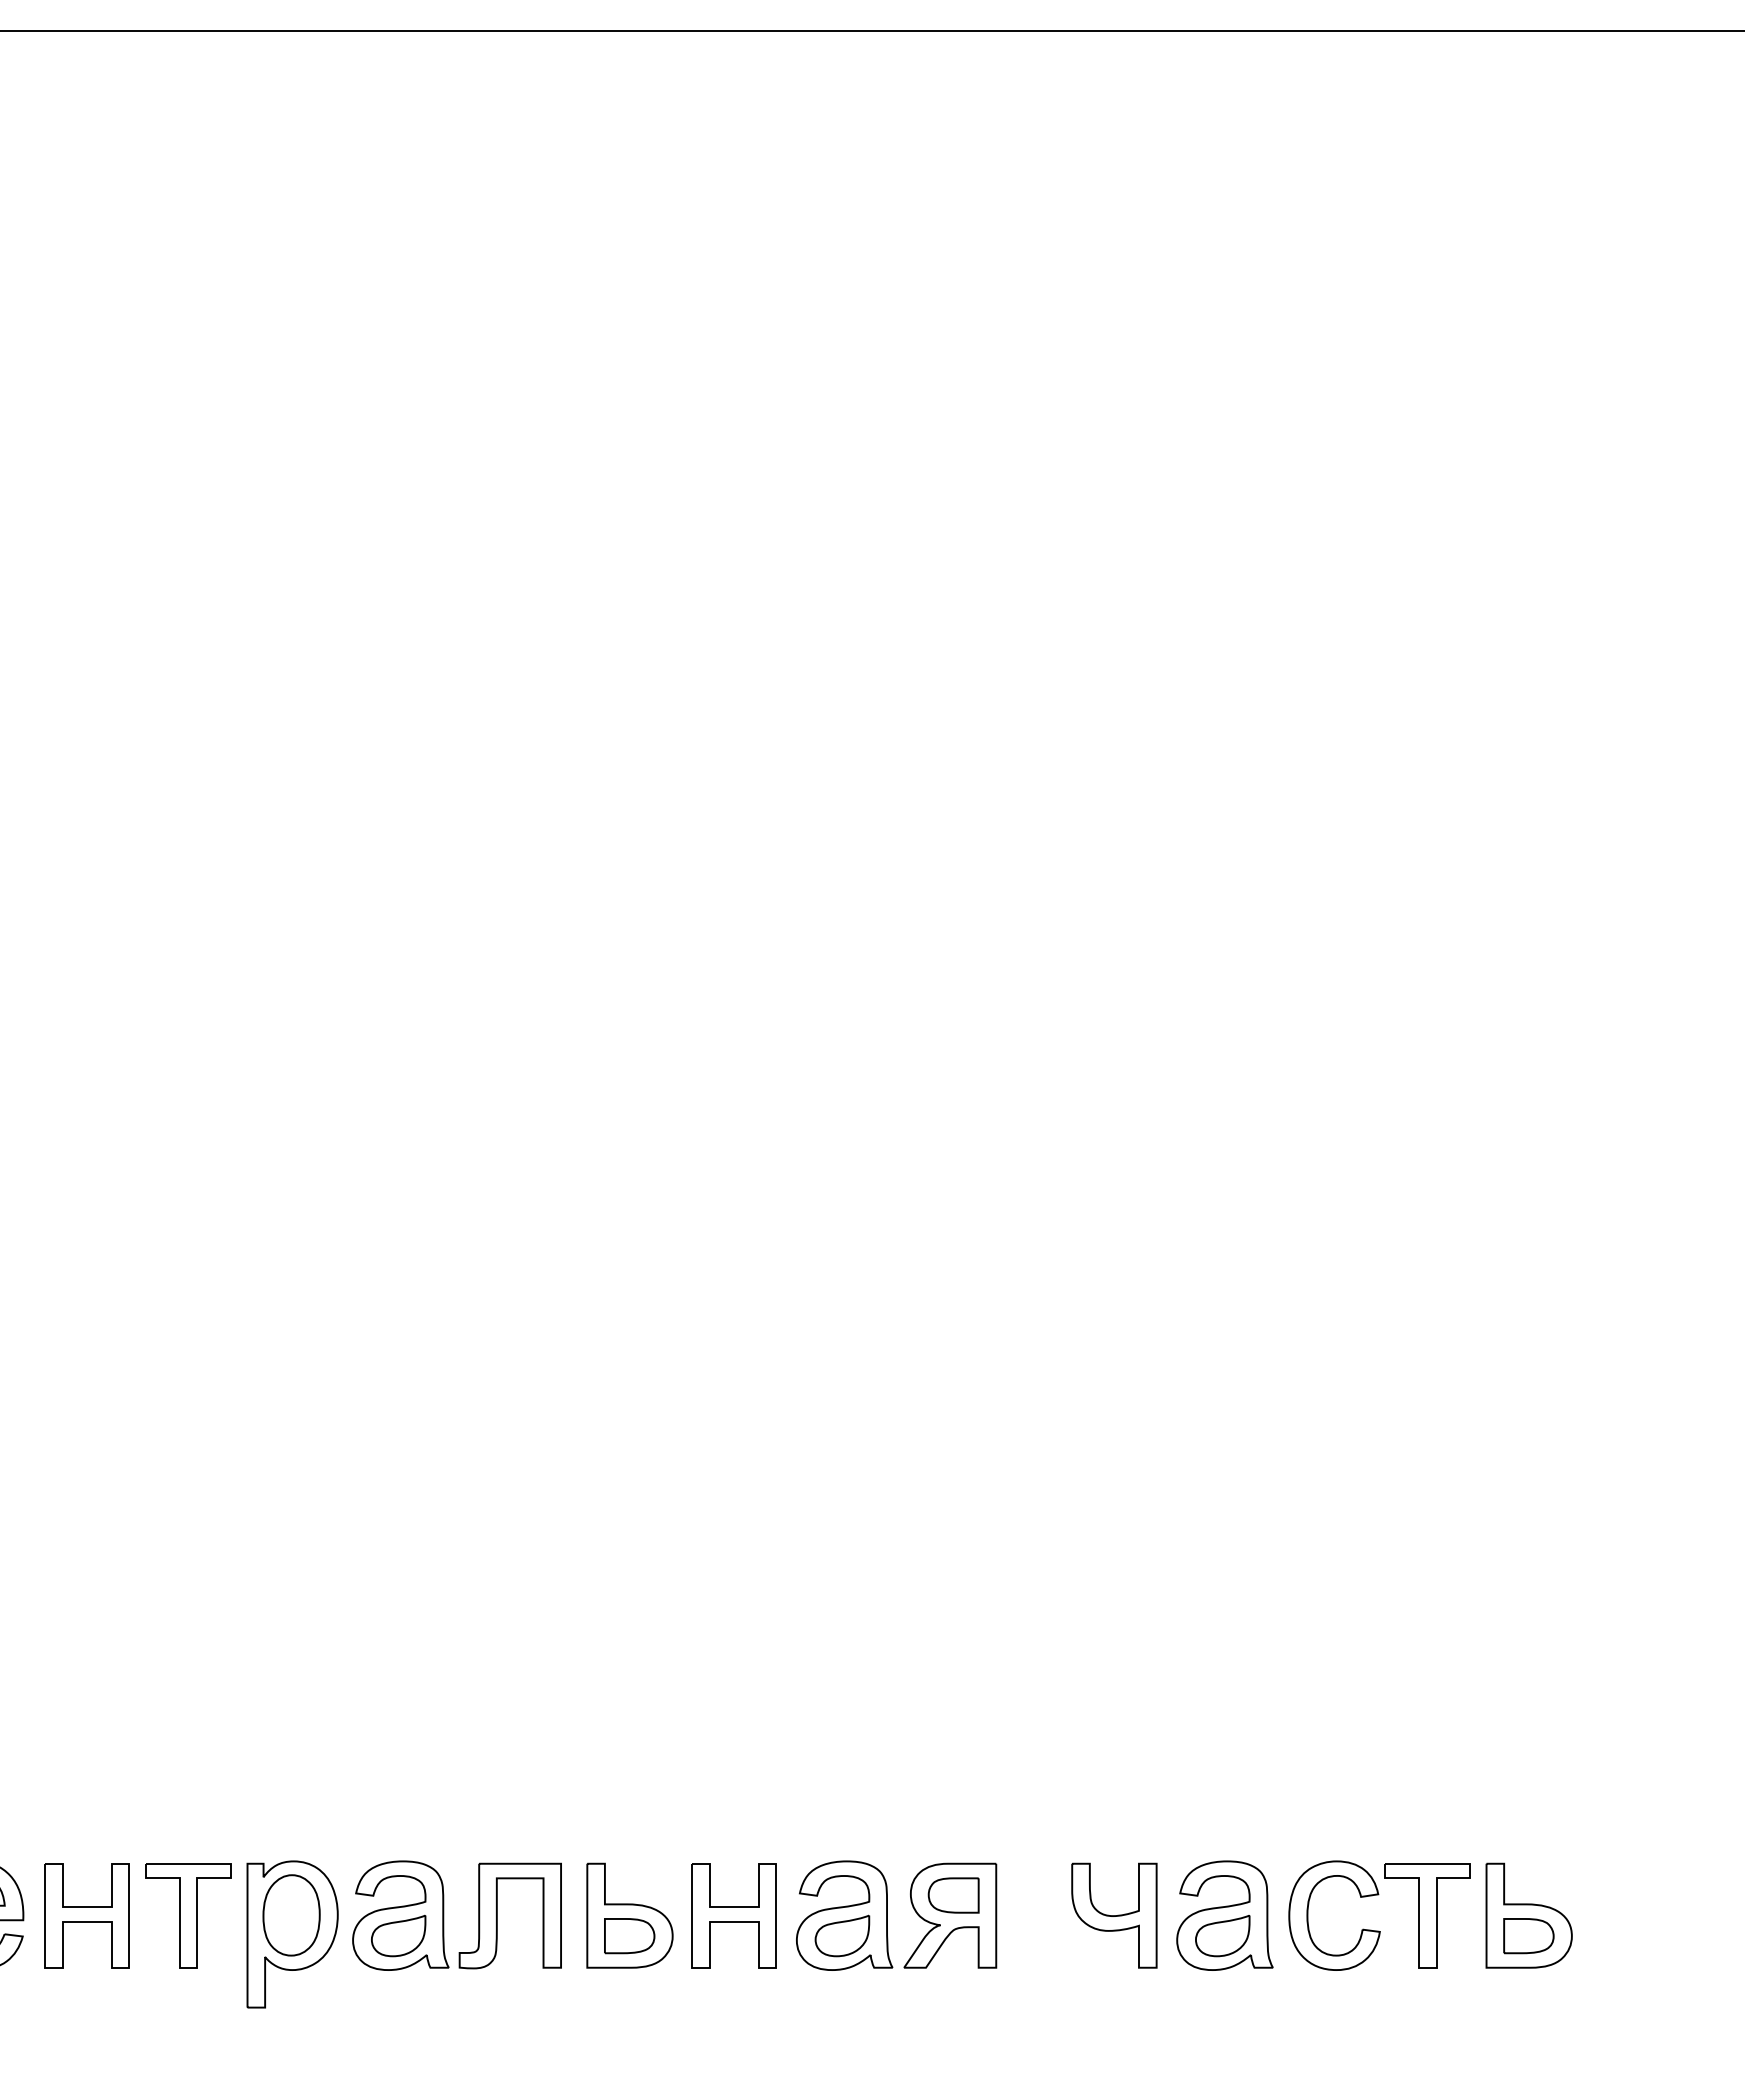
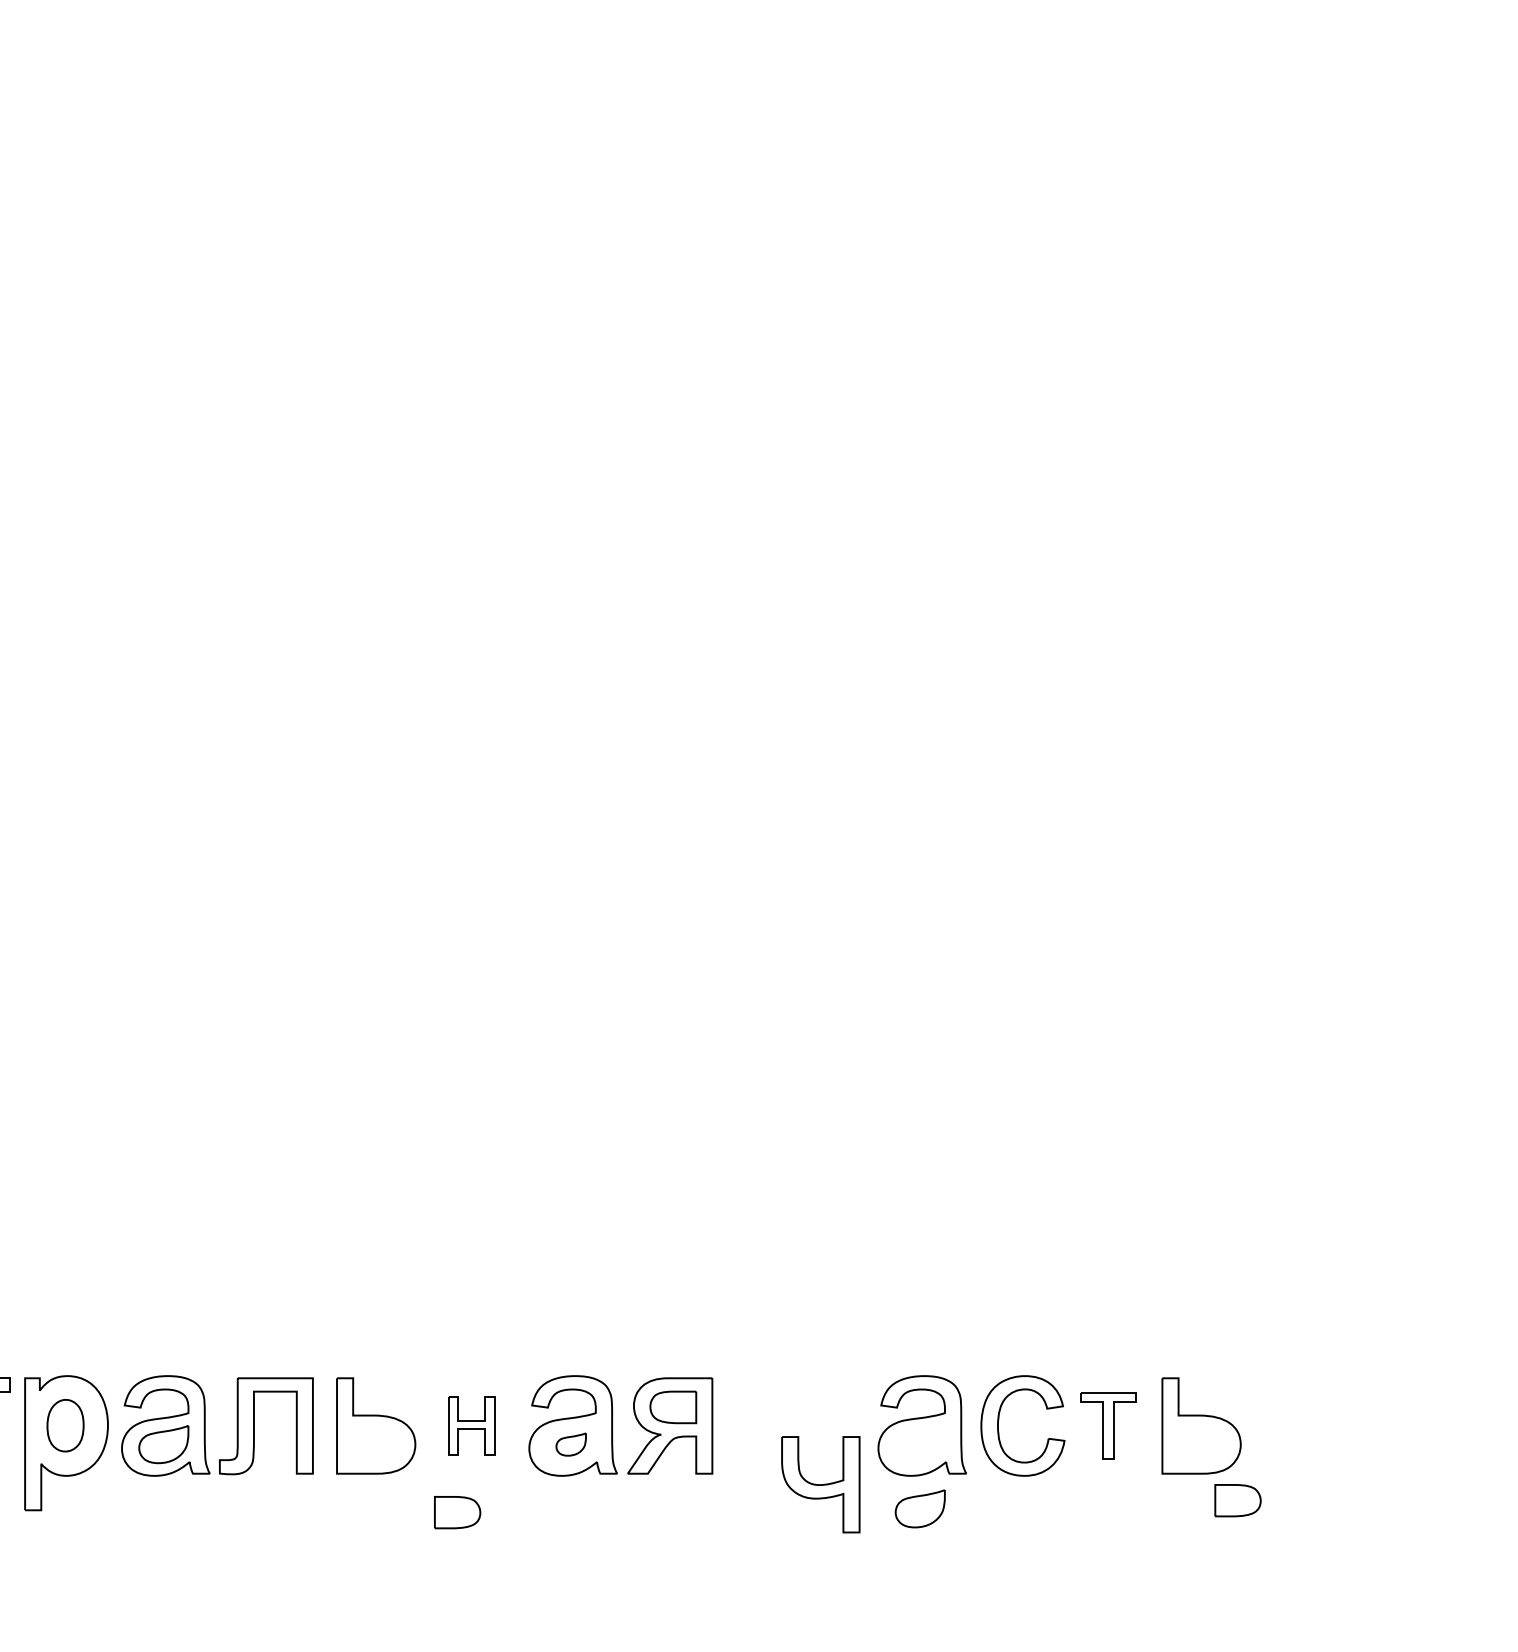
part: (291, 1915) -> (65, 1425), size x0.7
part: (733, 1915) -> (471, 1425), size x0.6
part: (1114, 1915) -> (820, 1484), moved
part: (1427, 1915) -> (1108, 1425), size x0.7
part: (842, 1935) -> (571, 1444), size x0.6
part: (629, 1936) -> (457, 1512), moved
part: (1222, 1936) -> (920, 1509), moved
part: (1528, 1936) -> (1237, 1501), moved

